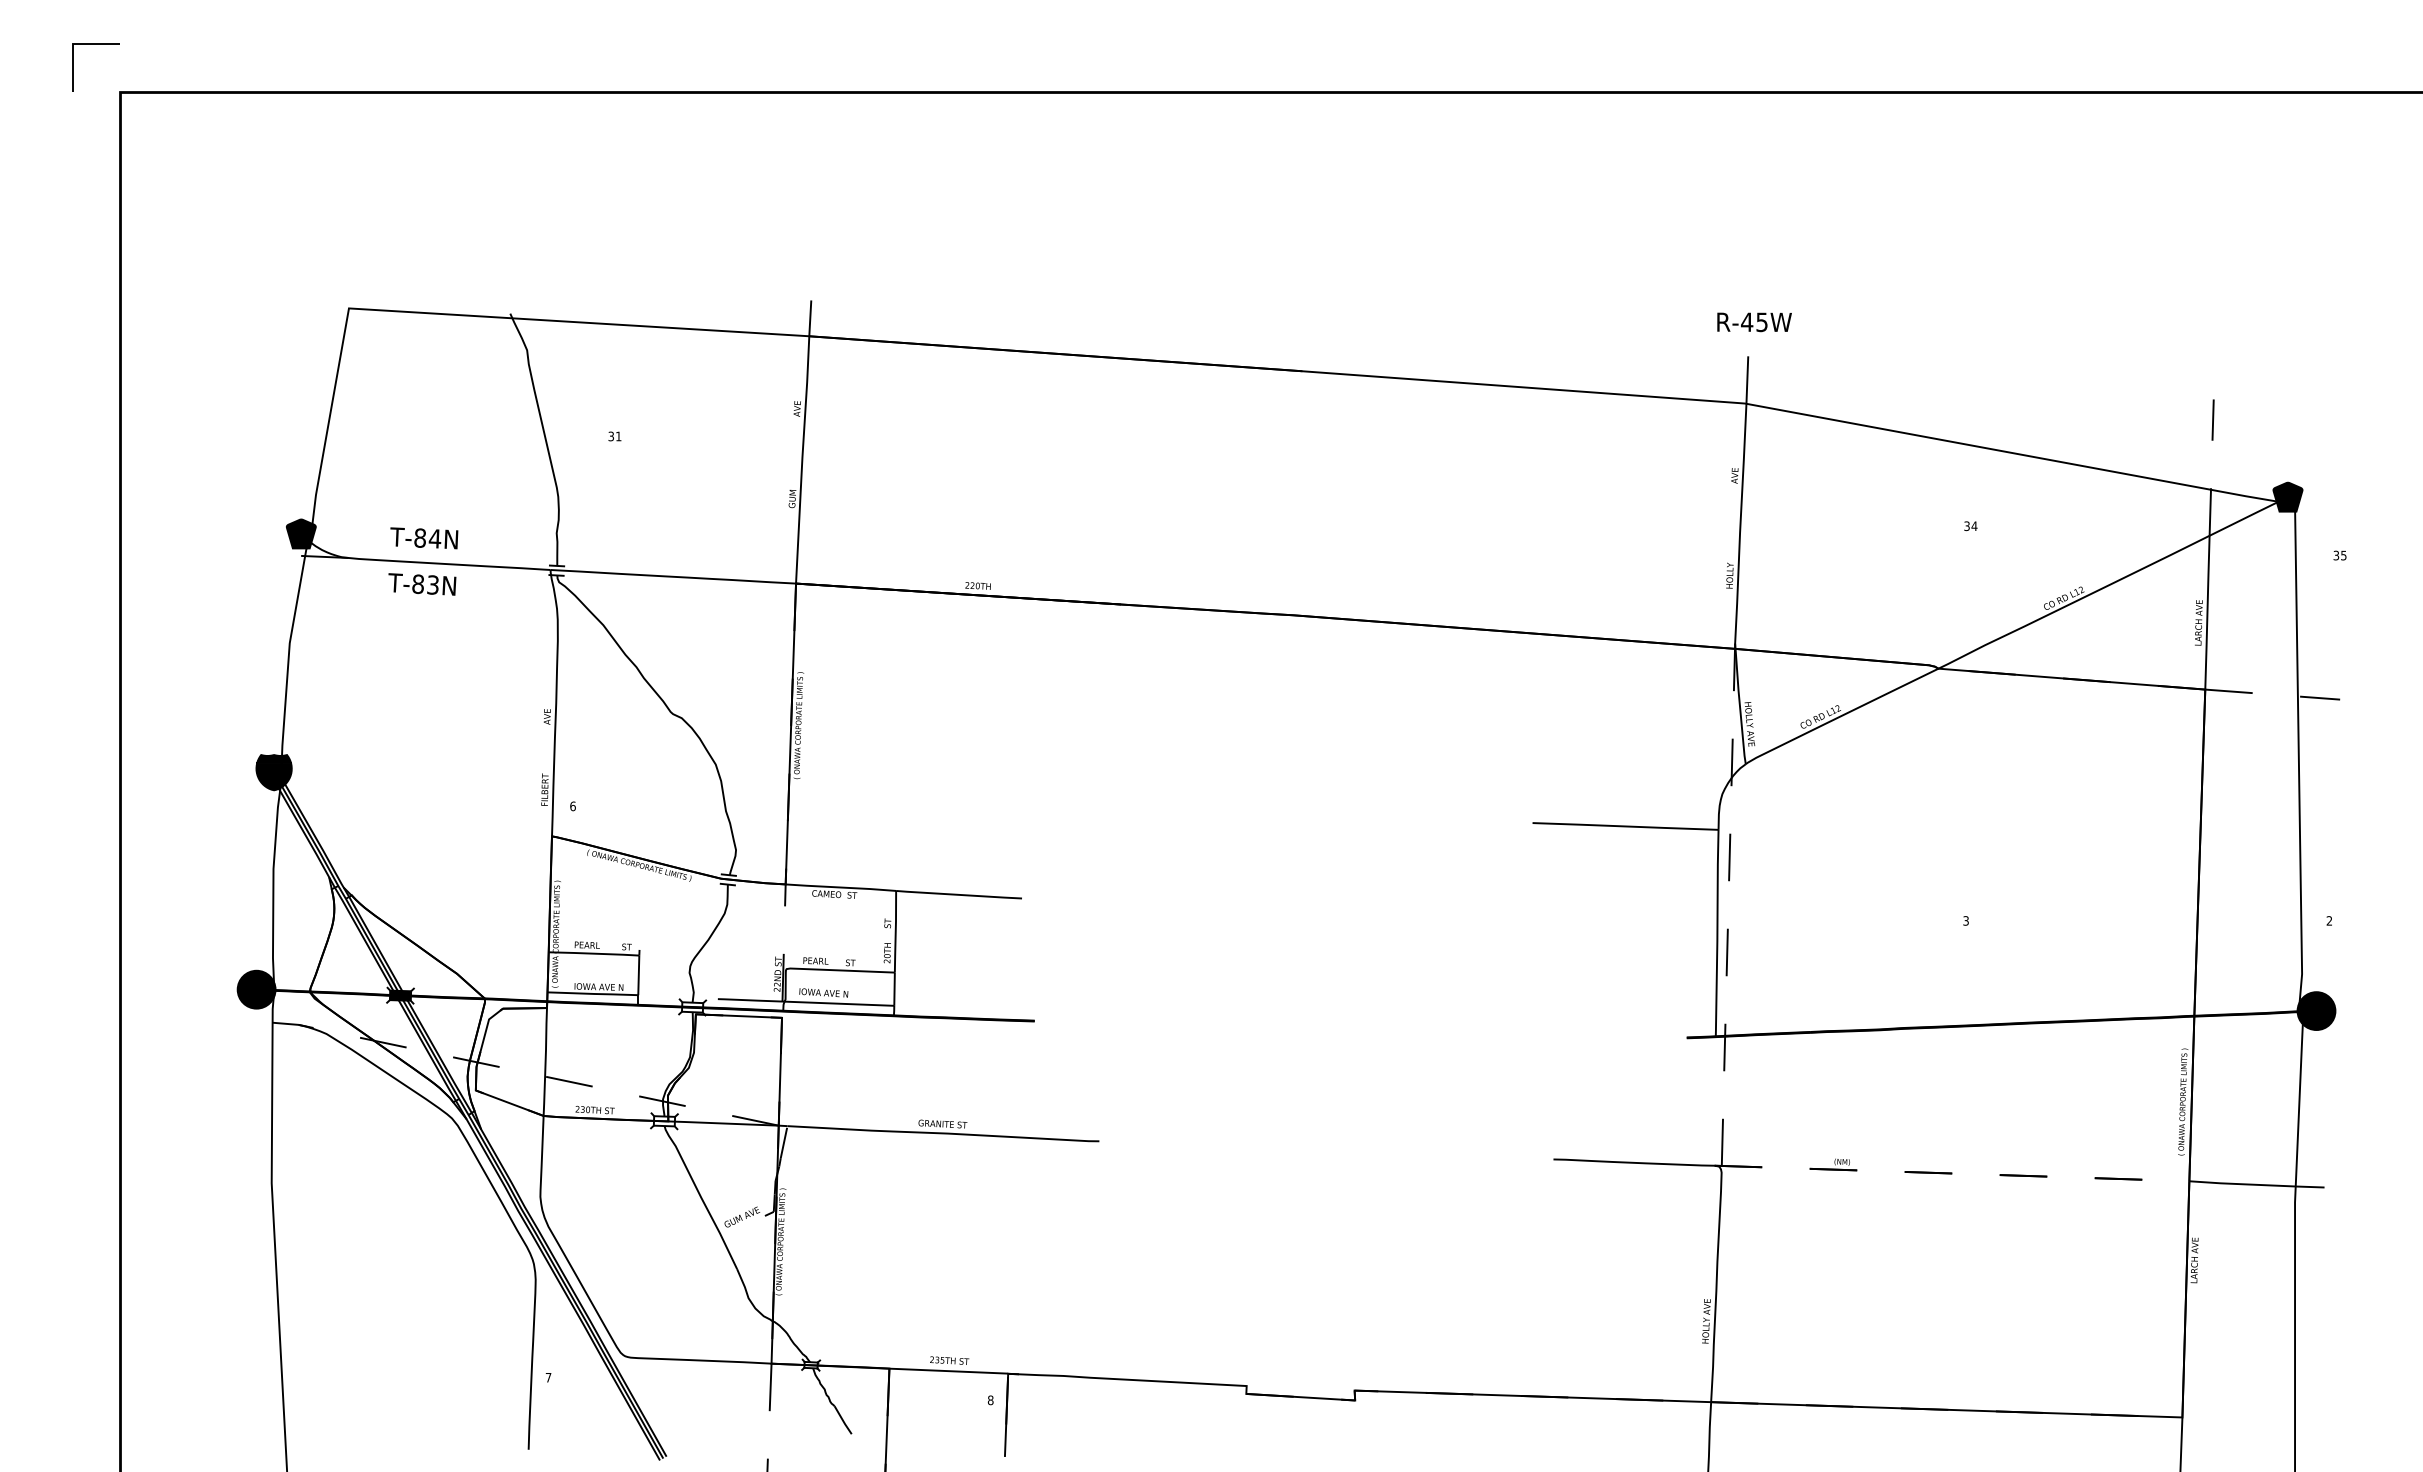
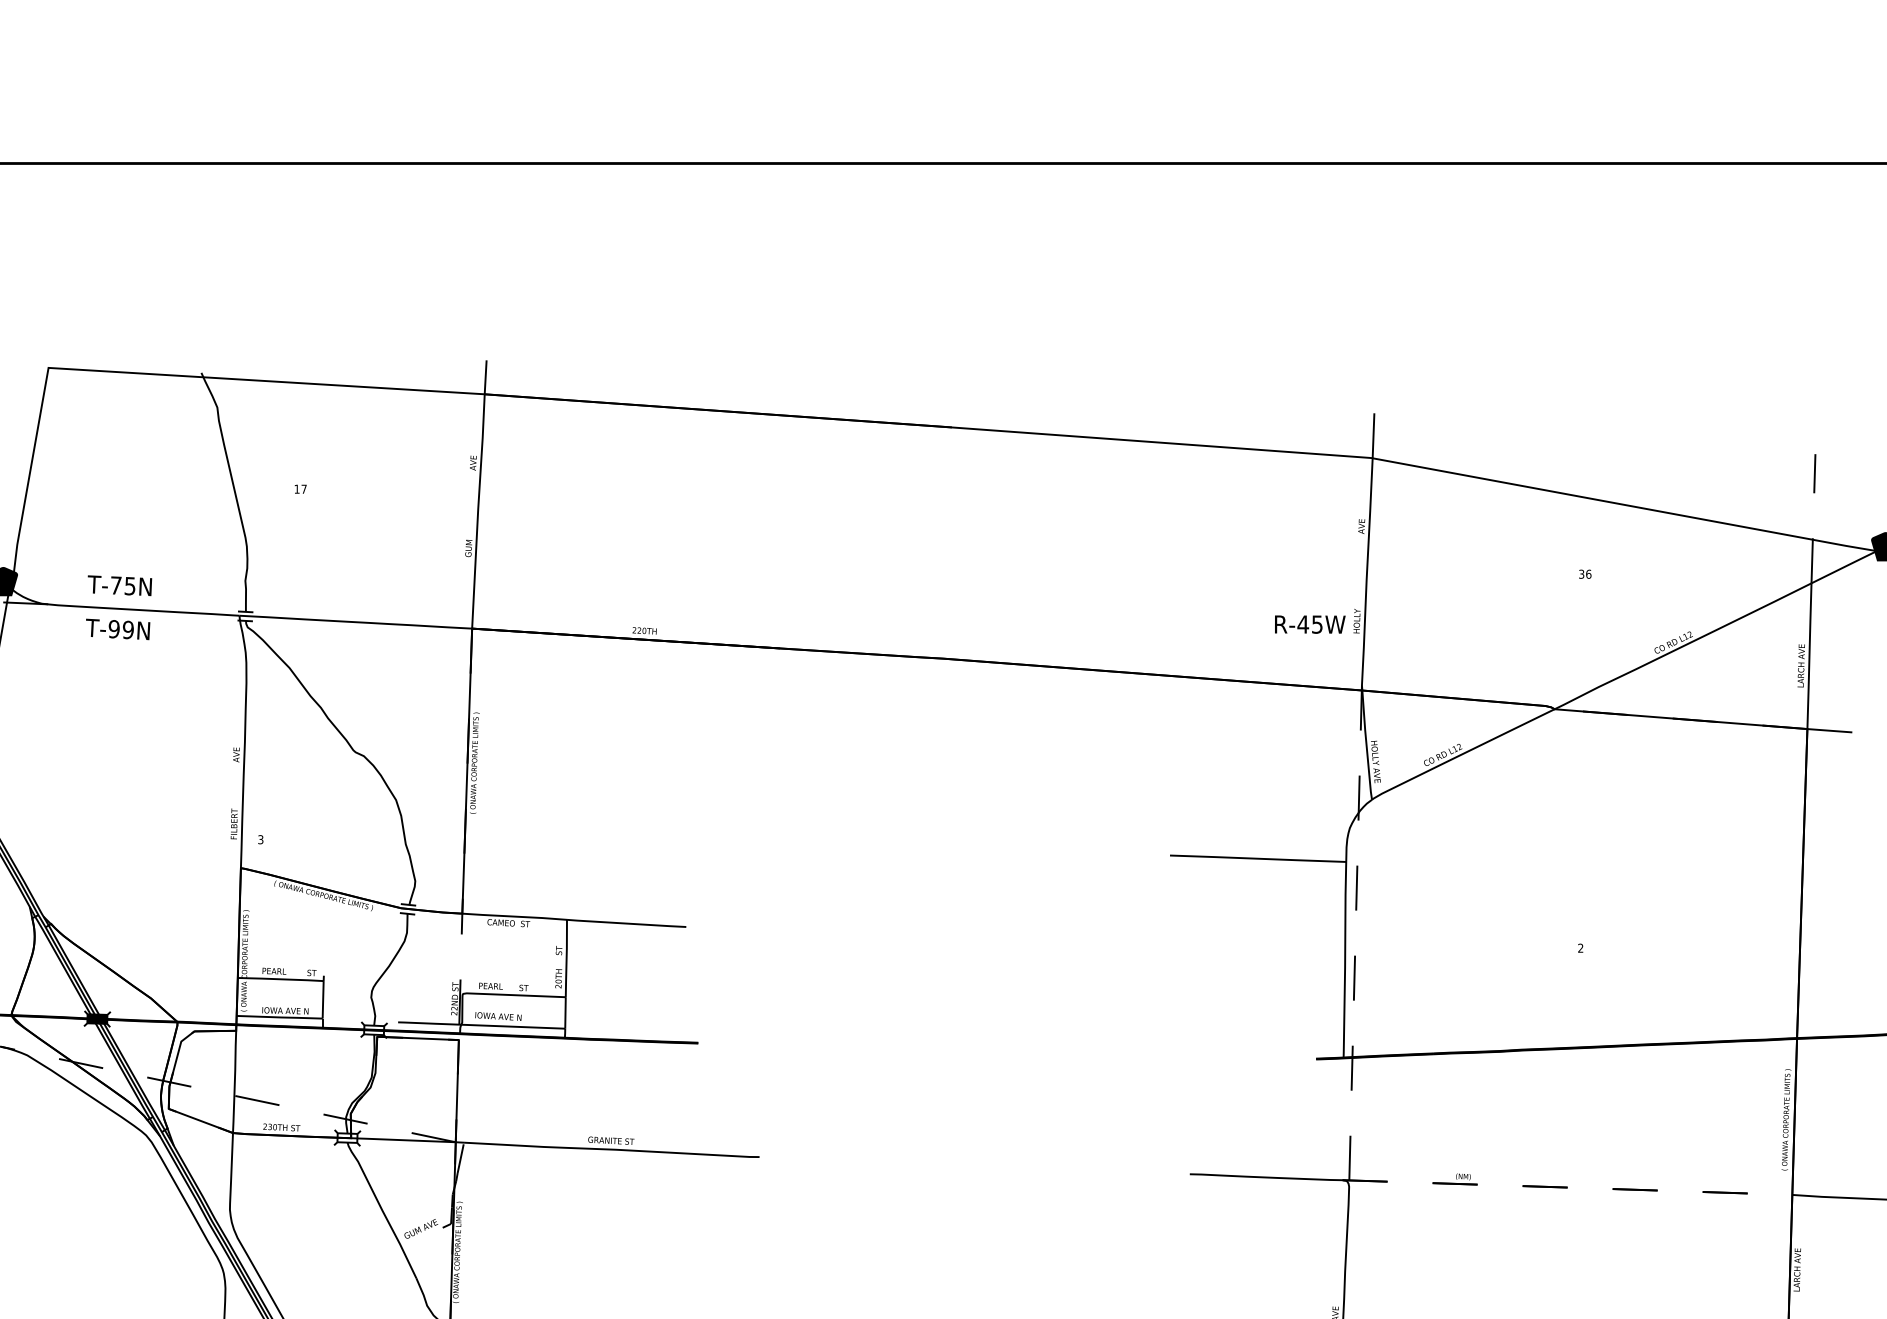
text: (1754, 322) -> (1310, 624), moved
text: (614, 436) -> (300, 489), 31 -> 17
text: (1974, 526) -> (1588, 574), 34 -> 36
text: (427, 538) -> (122, 585), T-84N -> T-75N
text: (425, 584) -> (121, 629), T-83N -> T-99N
text: (572, 806) -> (260, 839), 6 -> 3
text: (1965, 920) -> (1580, 947), 3 -> 2

